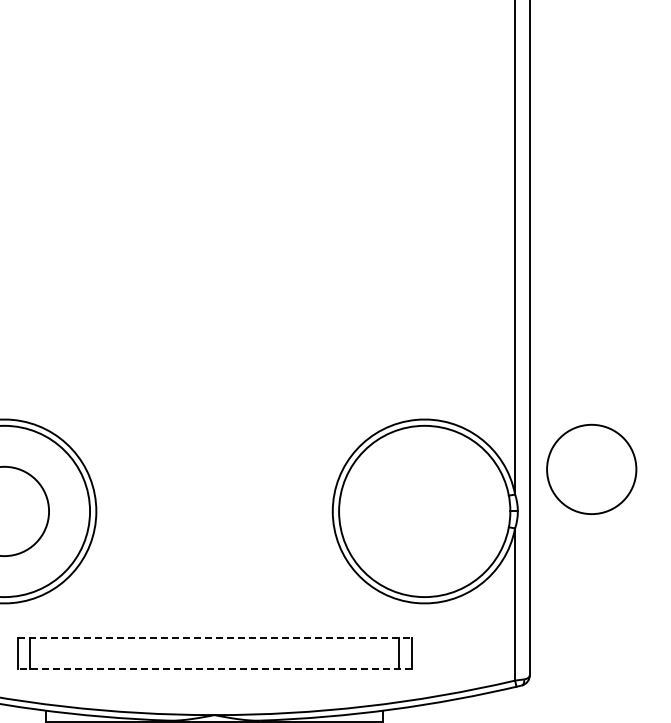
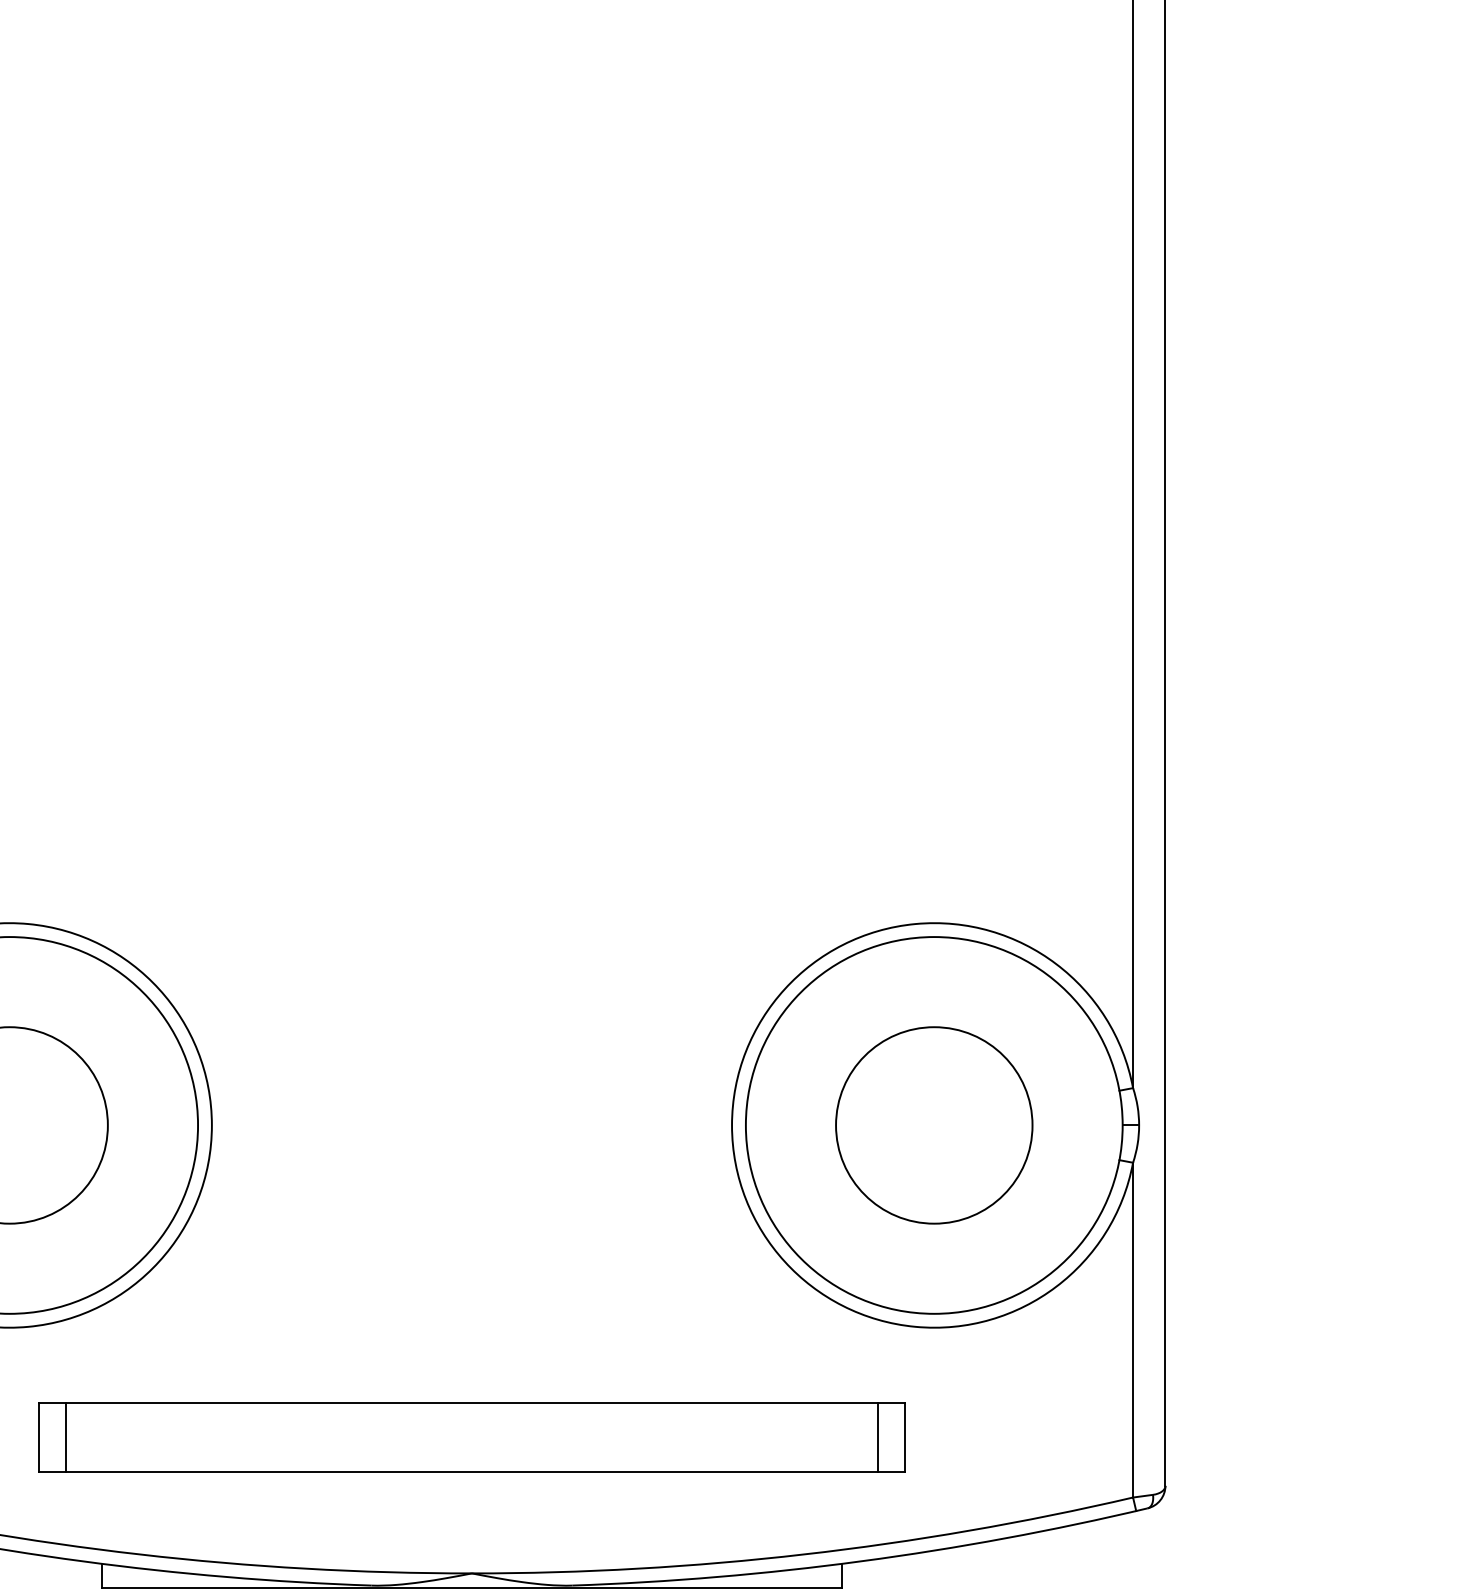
circle: (591, 468) -> (933, 1123), moved
line: (215, 637) -> (474, 1402), dashed -> solid
line: (214, 669) -> (471, 1473), dashed -> solid

